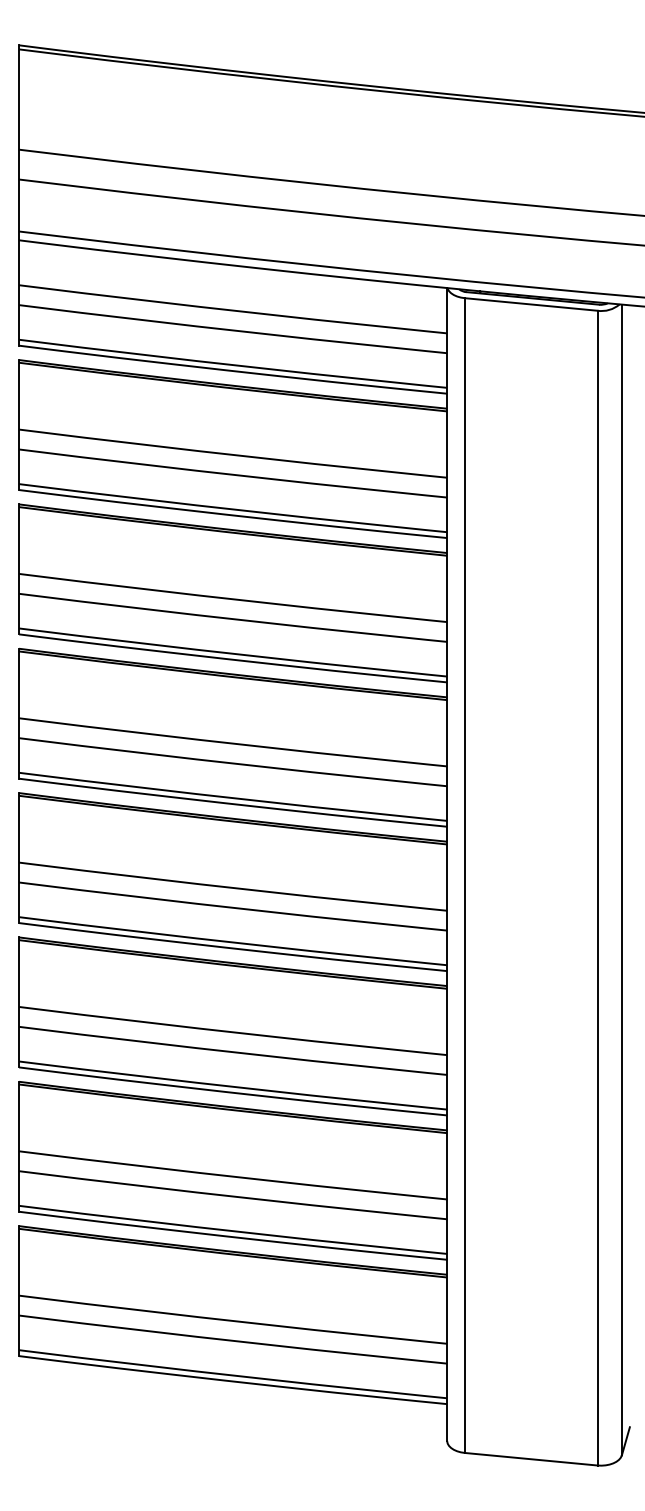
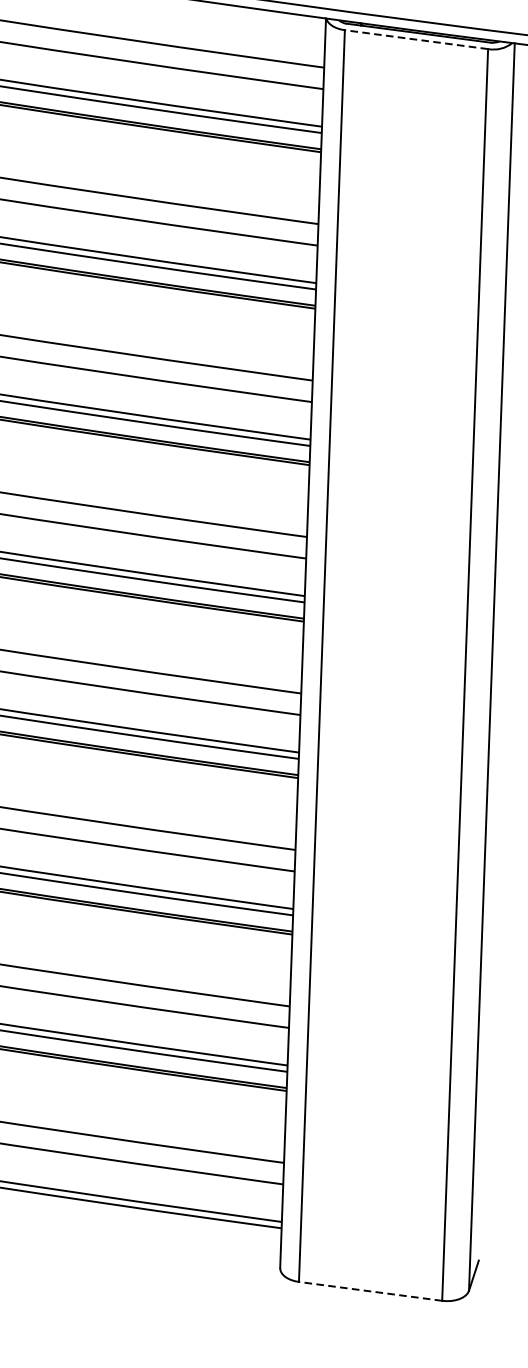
line: (531, 304) -> (416, 39), solid -> dashed
line: (531, 1459) -> (370, 1291), solid -> dashed

